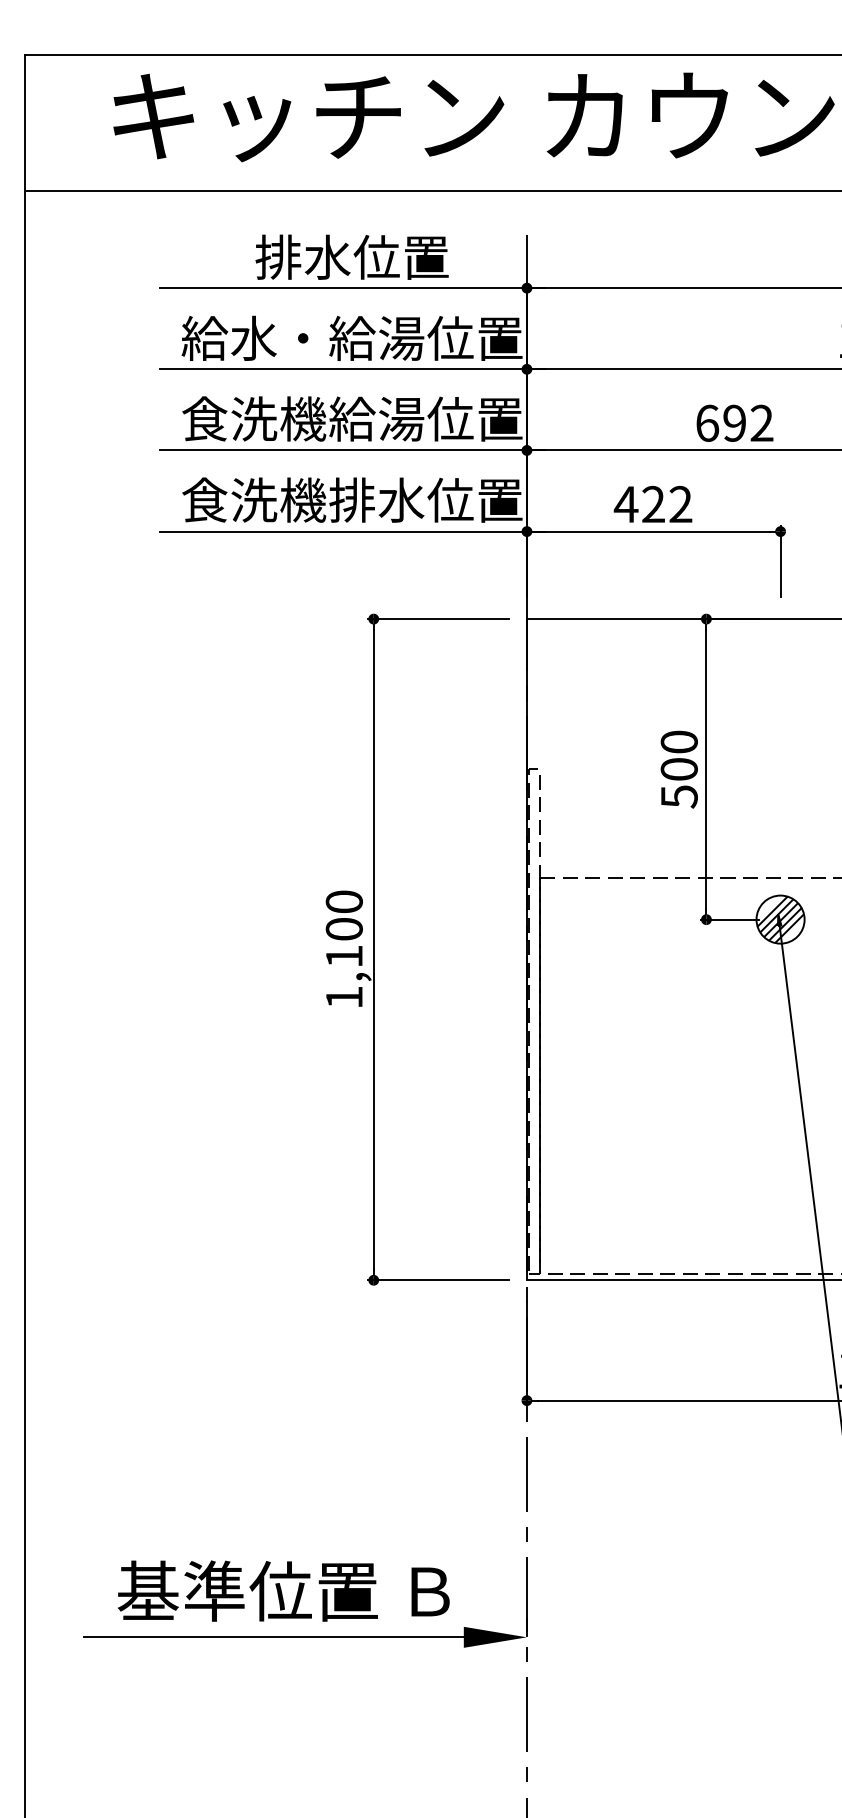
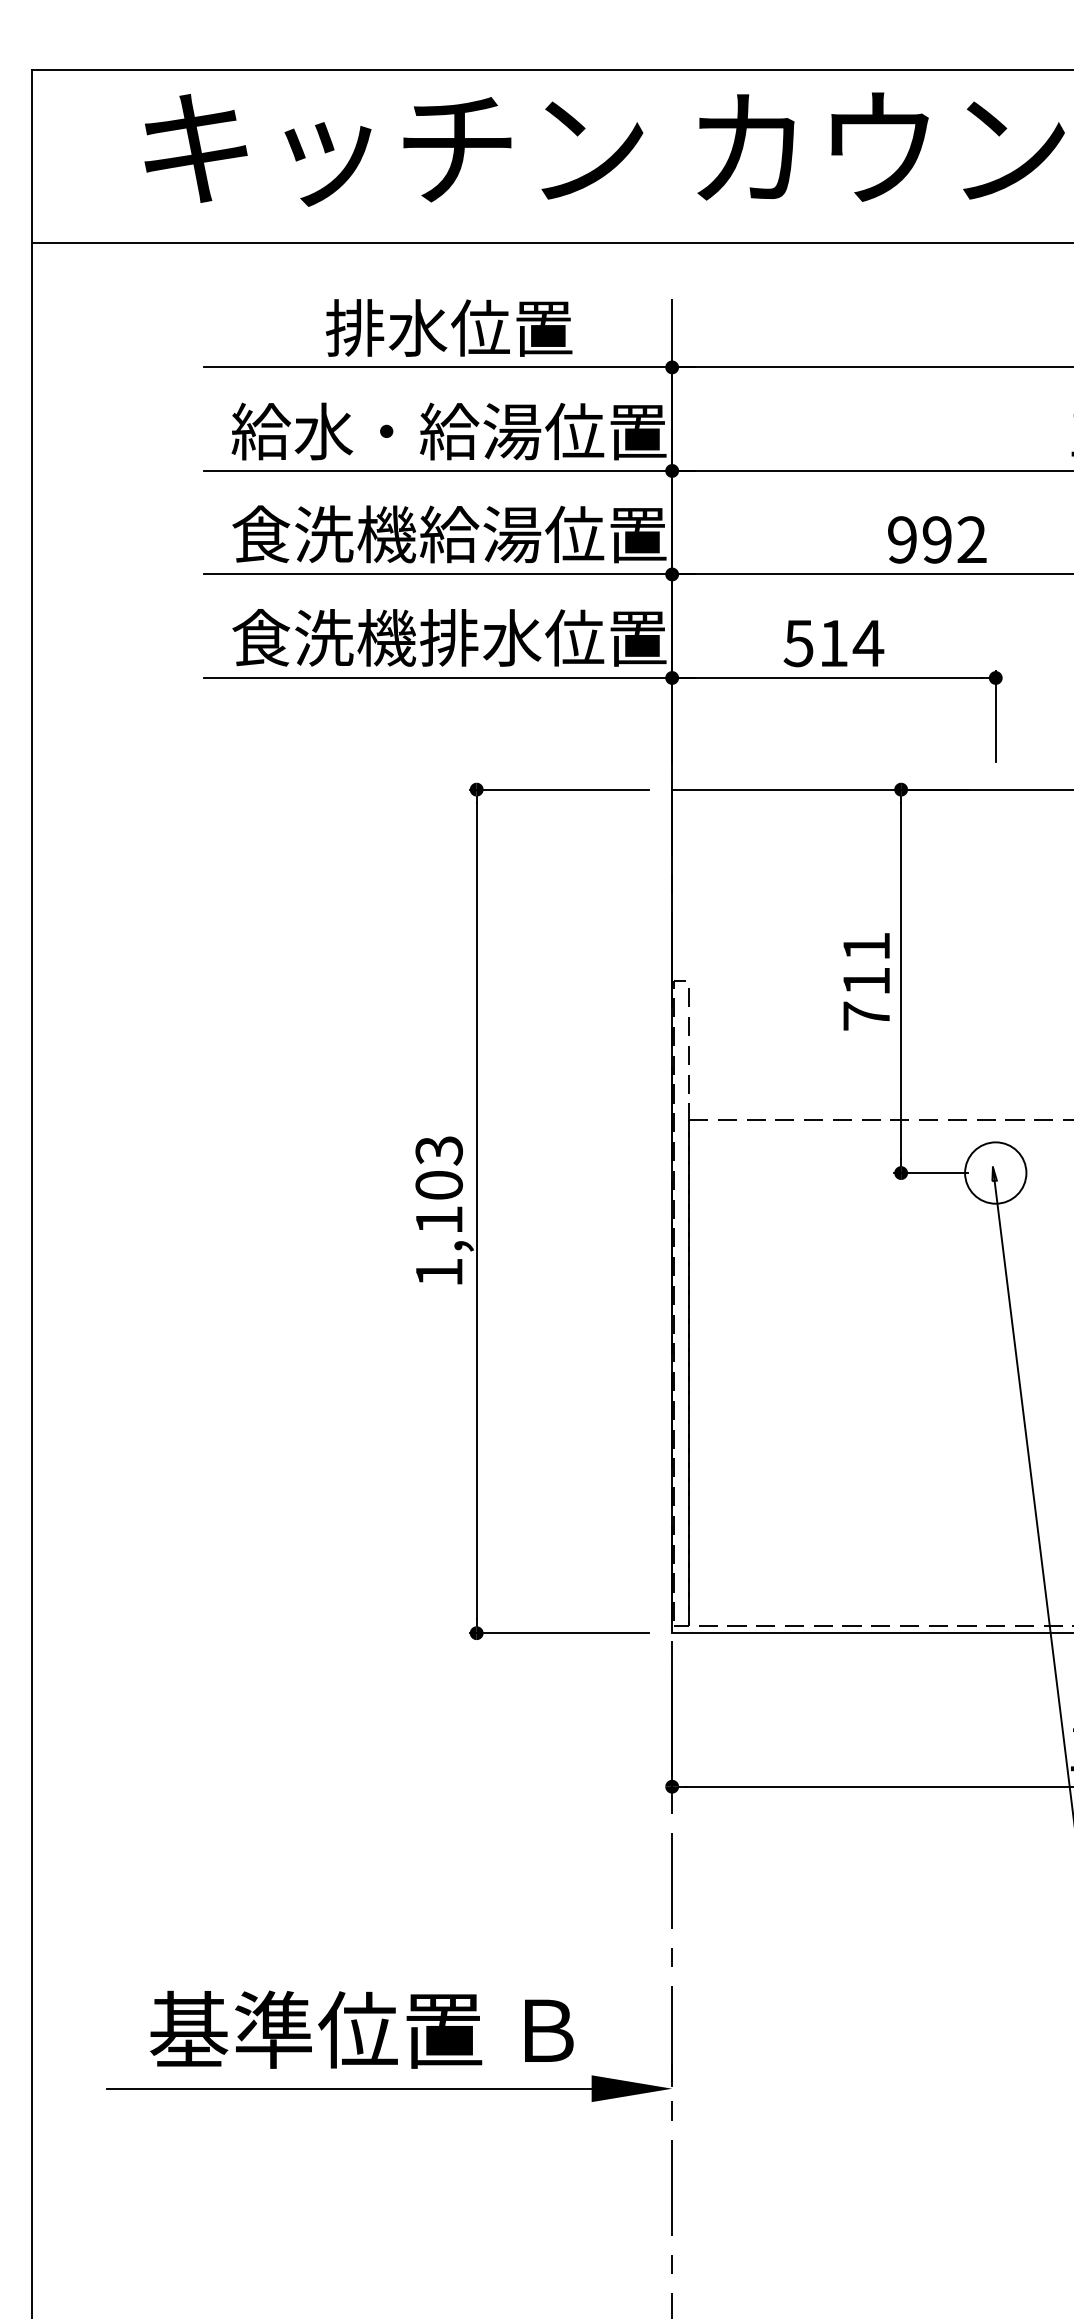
text: (707, 423) -> (902, 539), 692 -> 992
text: (653, 504) -> (833, 643), 422 -> 514
text: (679, 769) -> (866, 981), 500 -> 711
text: (343, 901) -> (438, 1150), 1,100 -> 1,103
hatch: (780, 919) -> (995, 1172), removed

